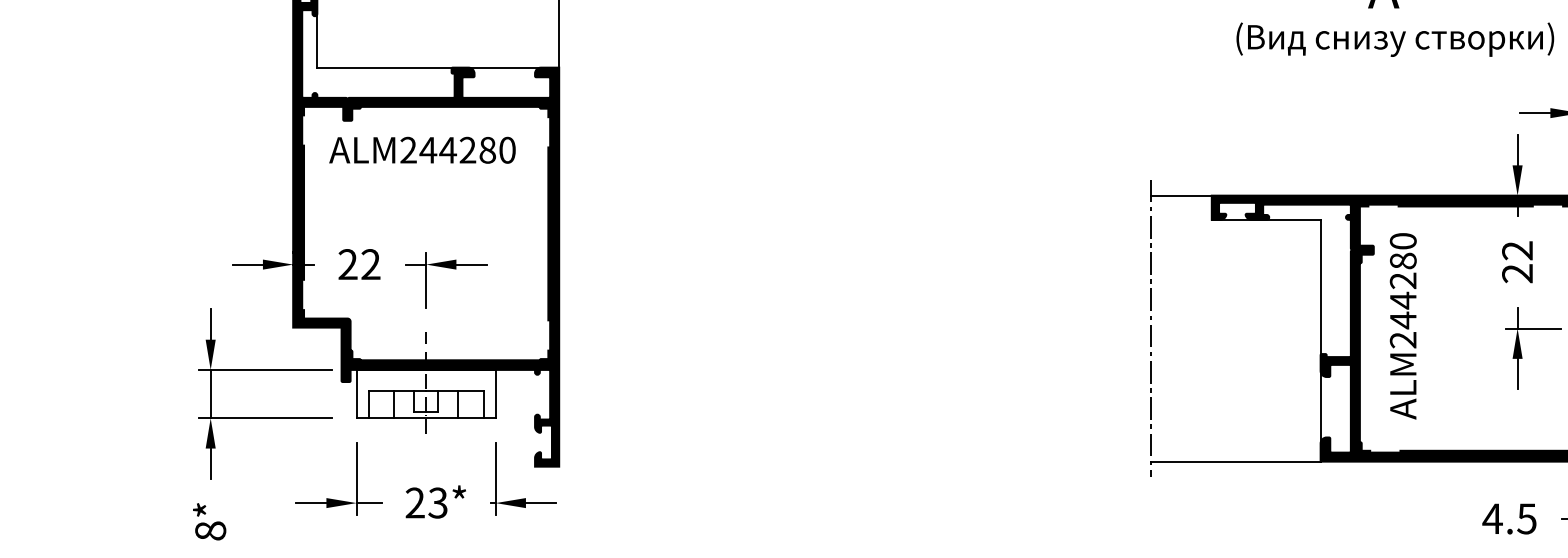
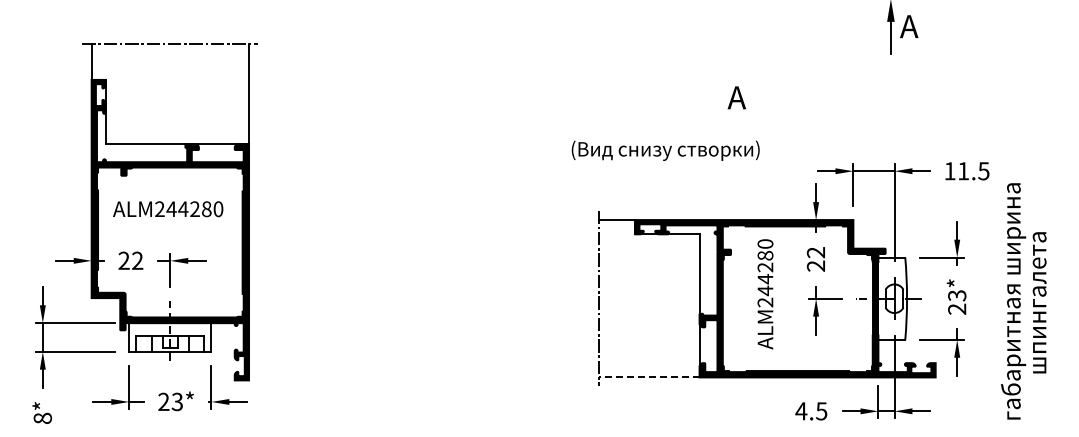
text: (1394, 39) -> (665, 150), moved
text: (423, 150) -> (168, 209), moved
text: (1403, 326) -> (765, 294), moved
line: (1234, 461) -> (648, 377), solid -> dashed

